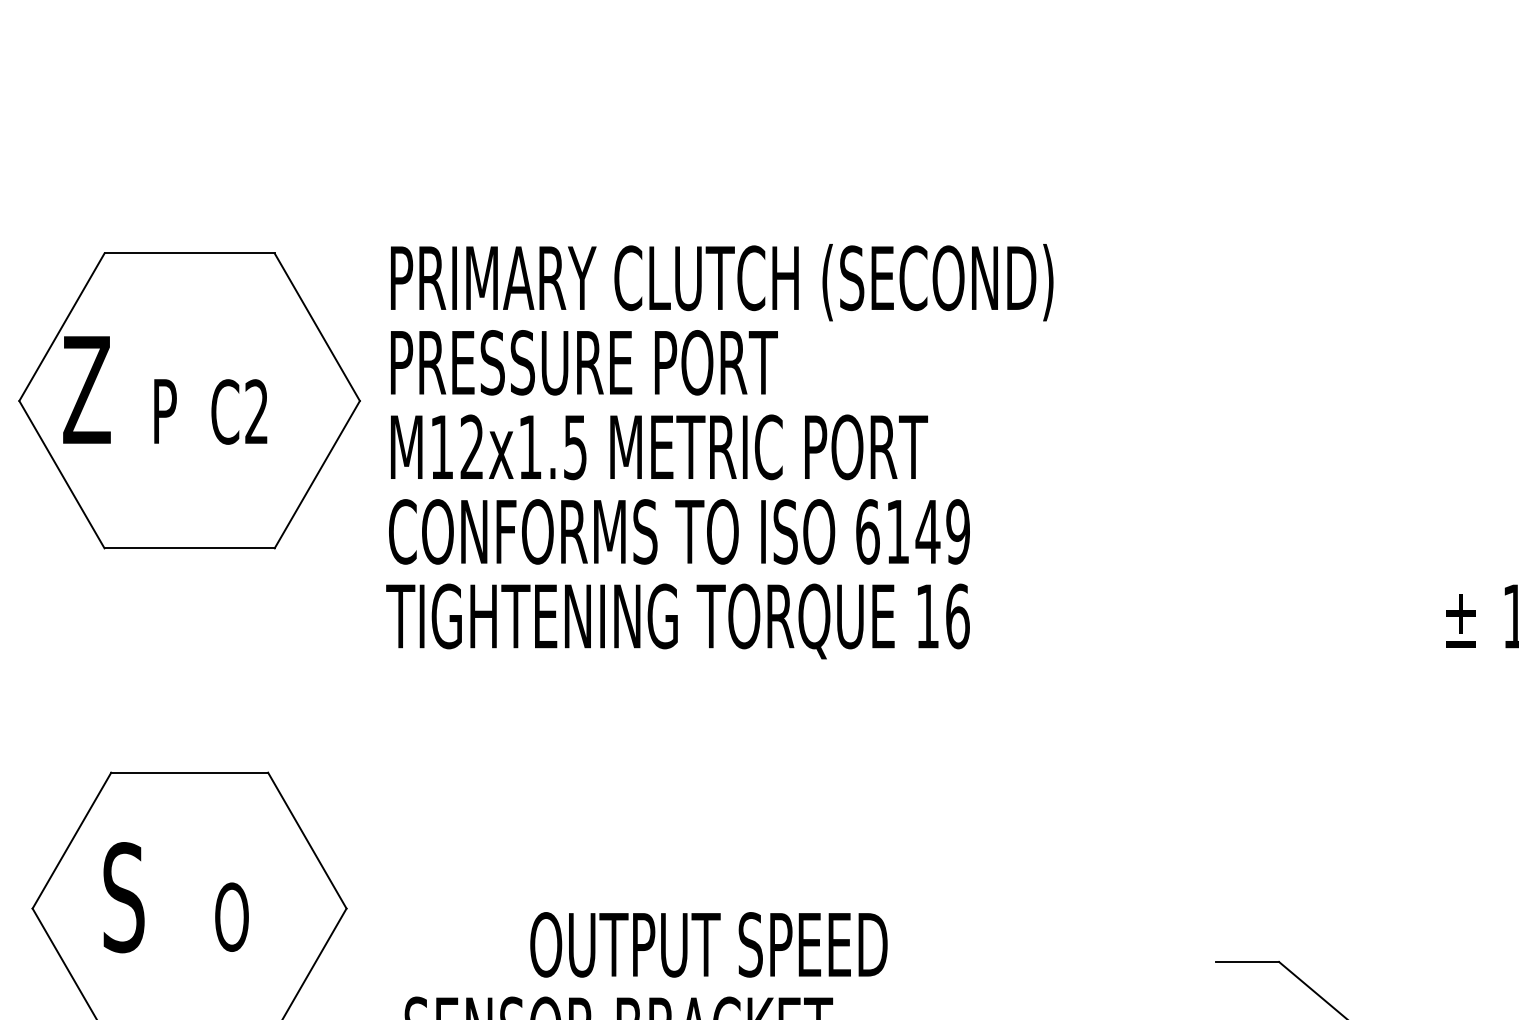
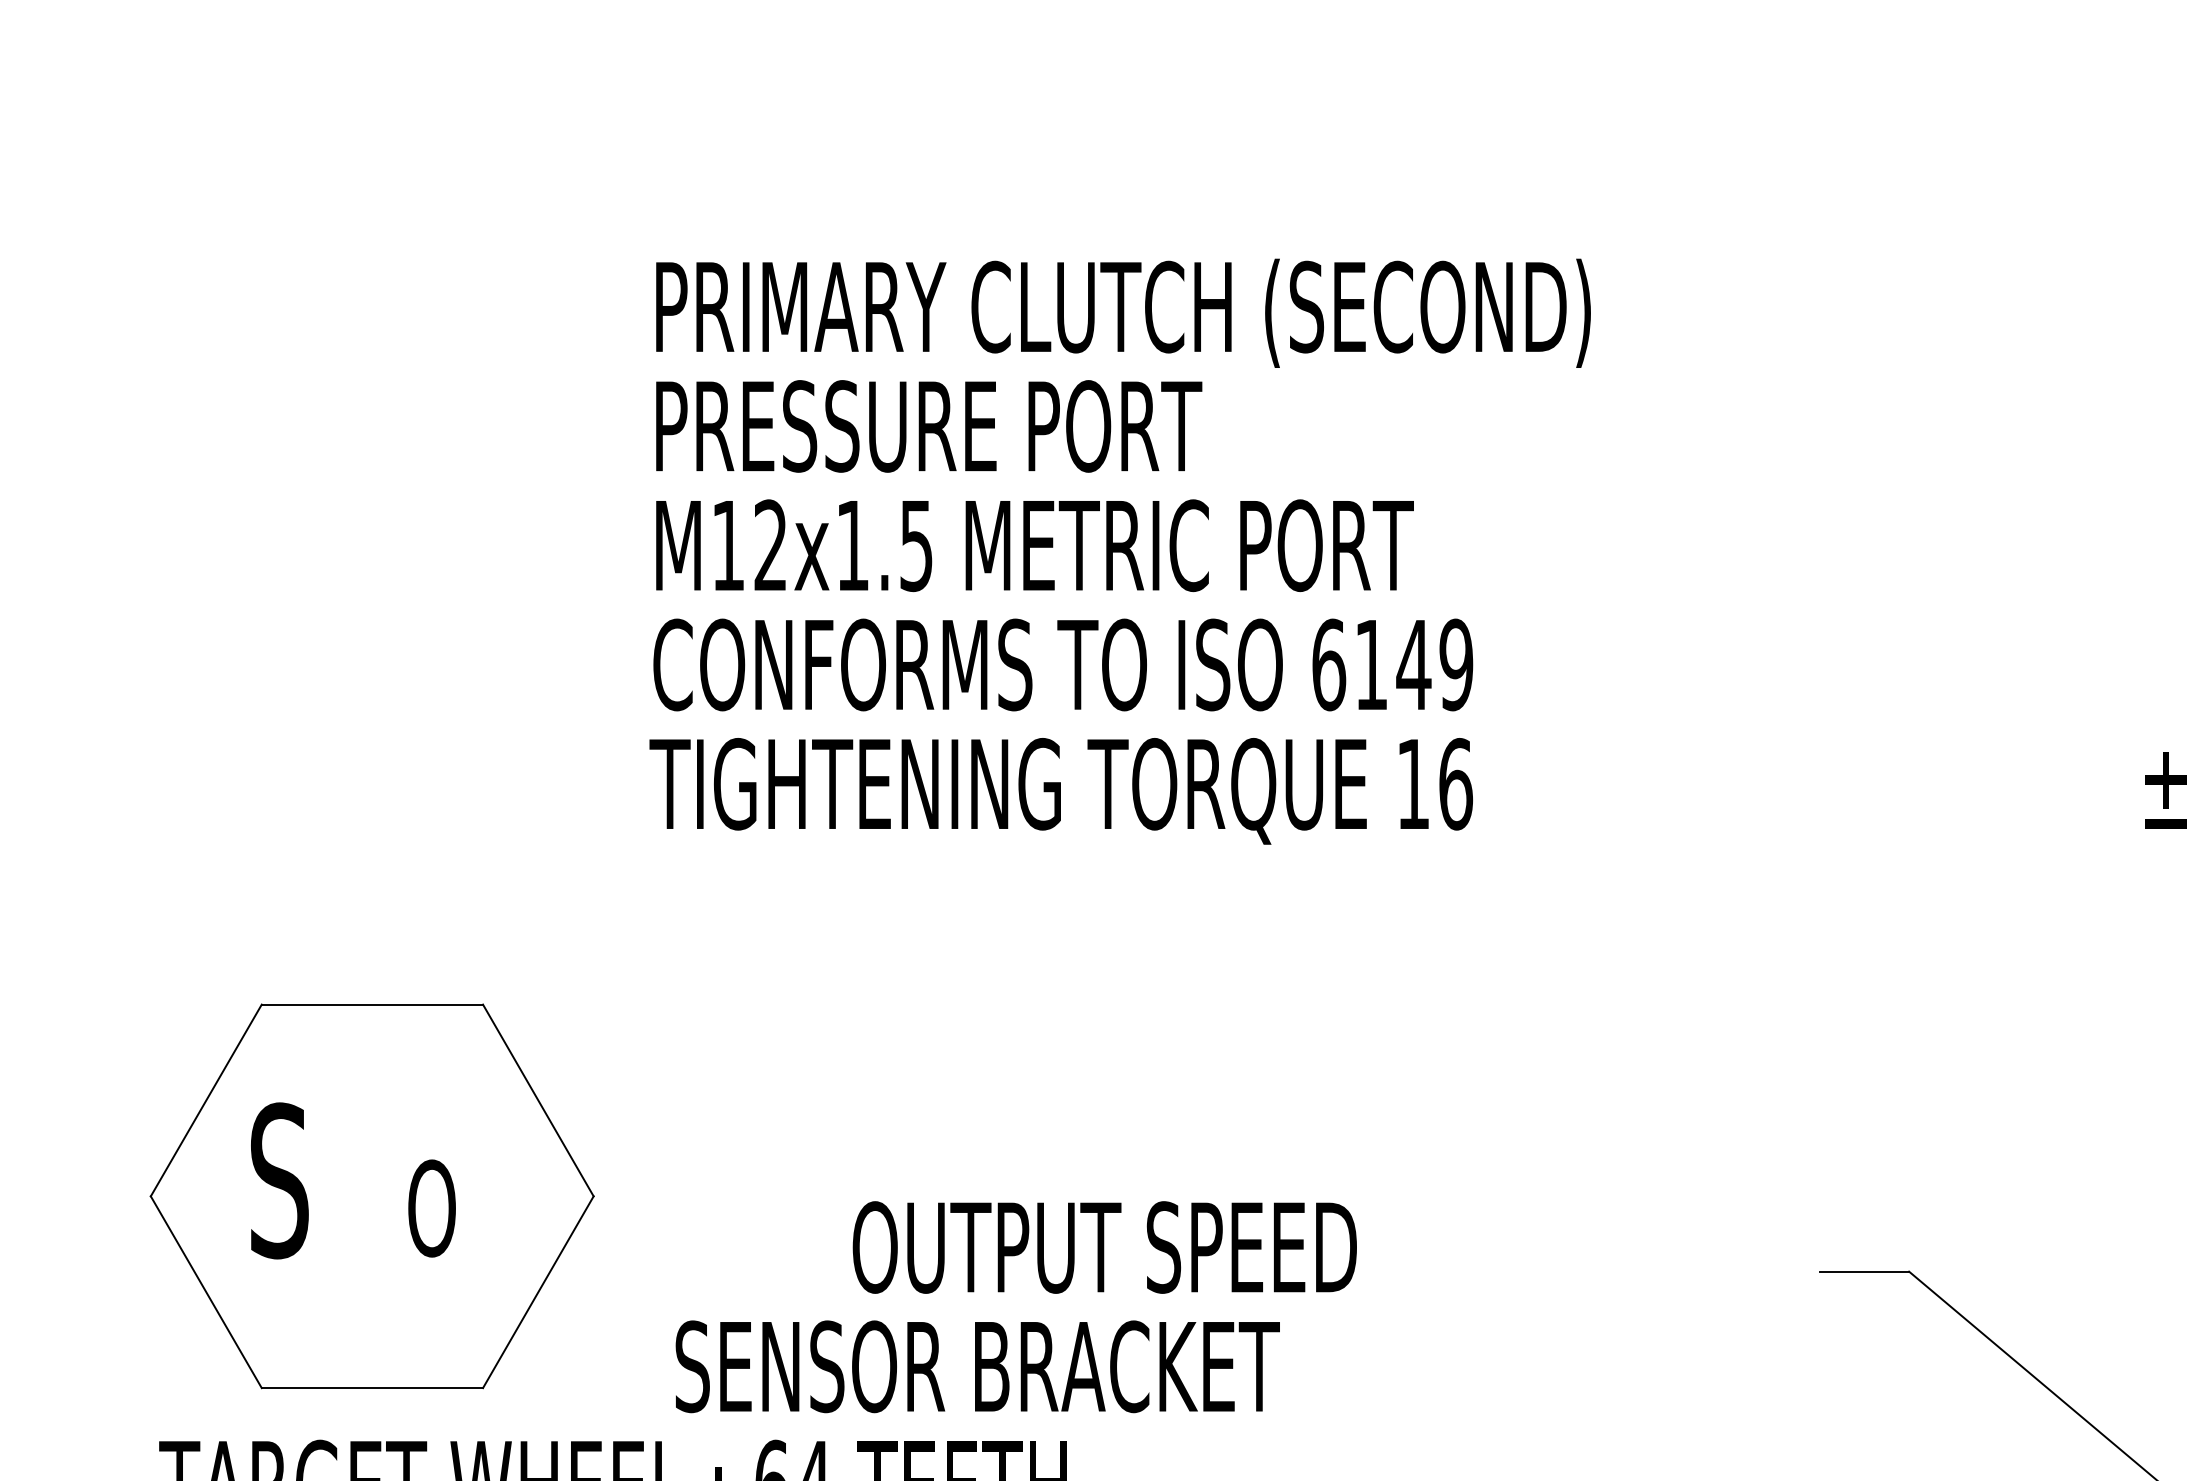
part: (189, 401) -> (372, 480), removed

